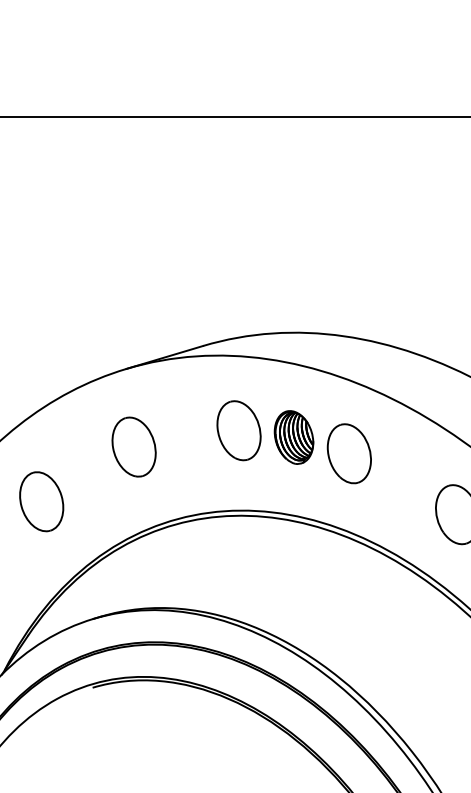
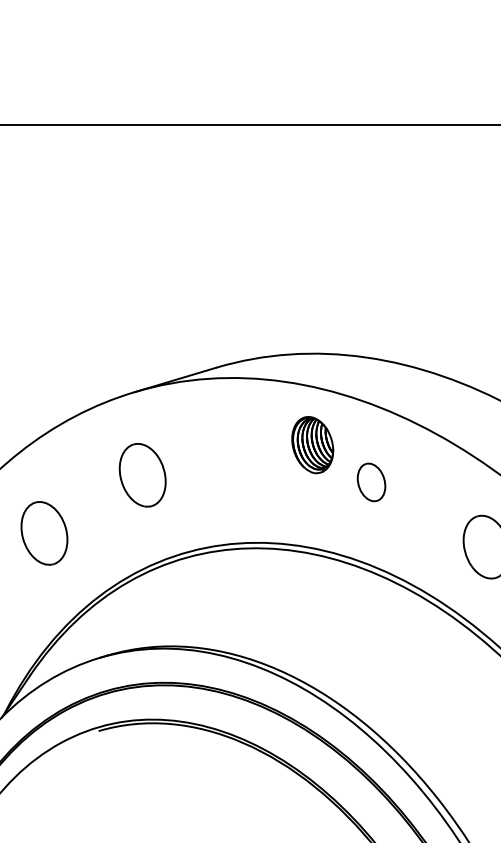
part: (239, 430) -> (254, 457), removed
part: (293, 437) -> (312, 445), moved
part: (349, 453) -> (371, 482), size x0.6

